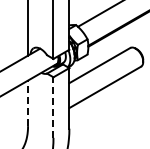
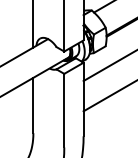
line: (28, 103) -> (33, 105), dashed -> solid
line: (53, 107) -> (64, 110), dashed -> solid

